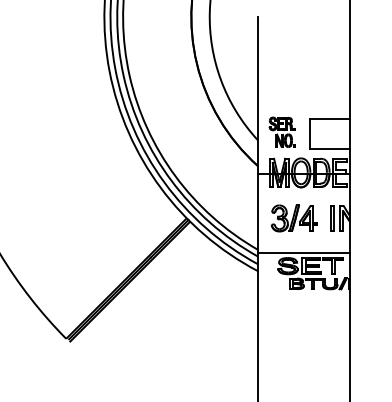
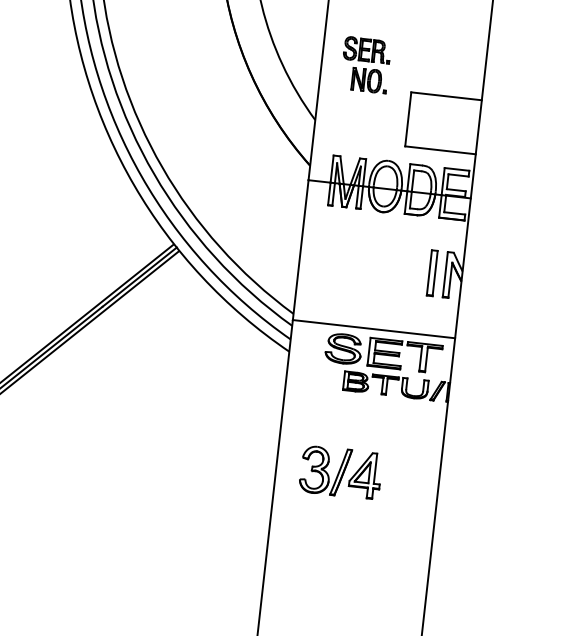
part: (281, 131) -> (364, 63), moved
part: (293, 218) -> (339, 472), moved

